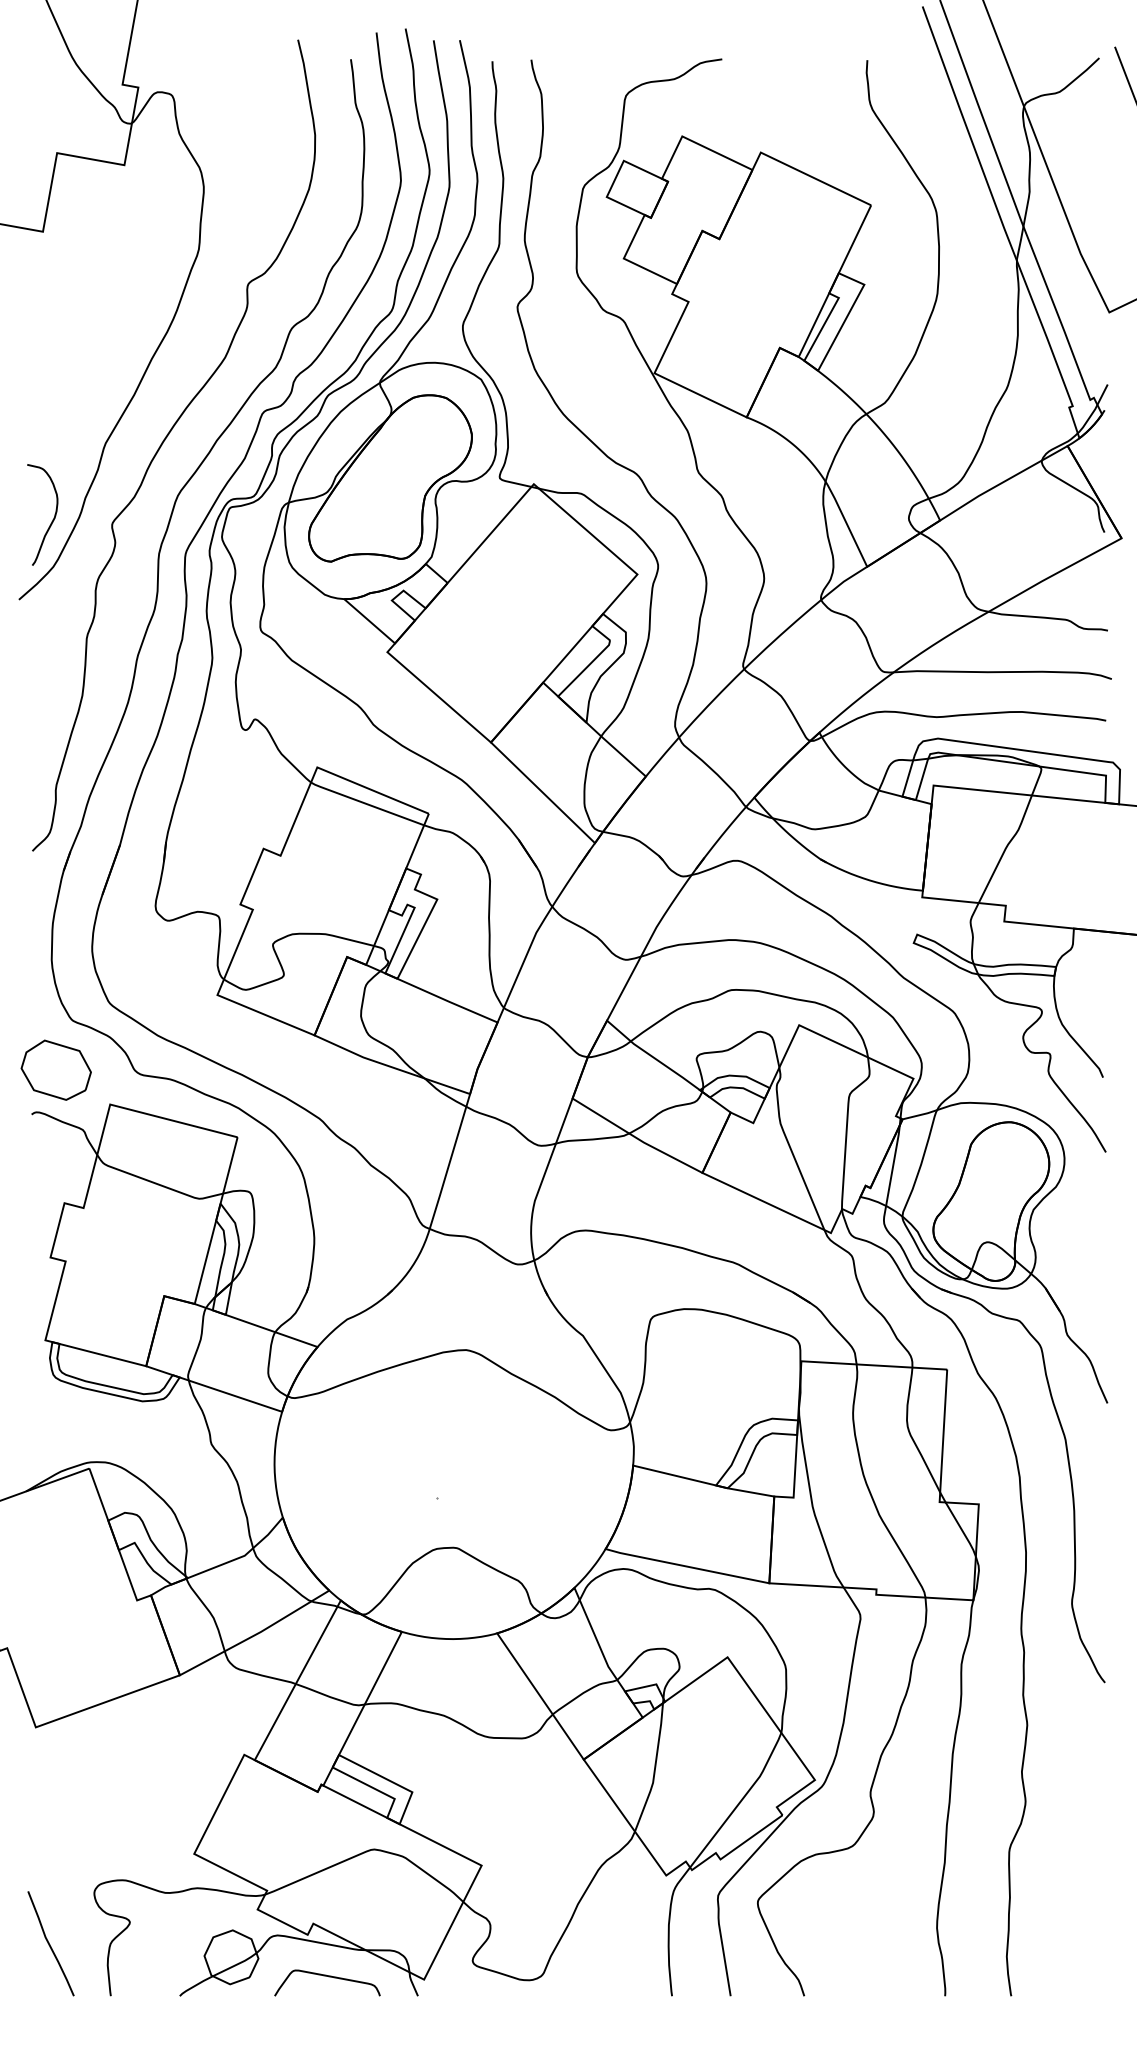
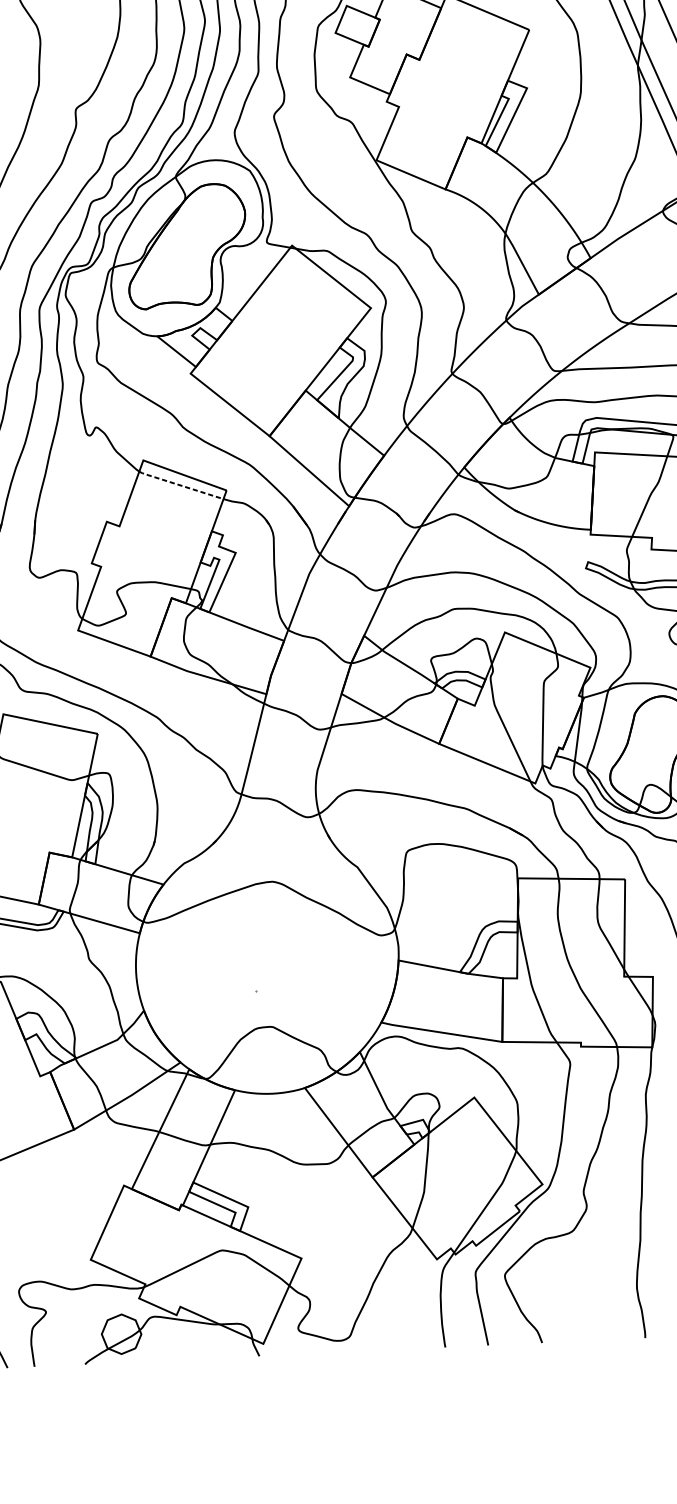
line: (366, 803) -> (180, 485), solid -> dashed
curve: (328, 1977) -> (193, 1345), removed

